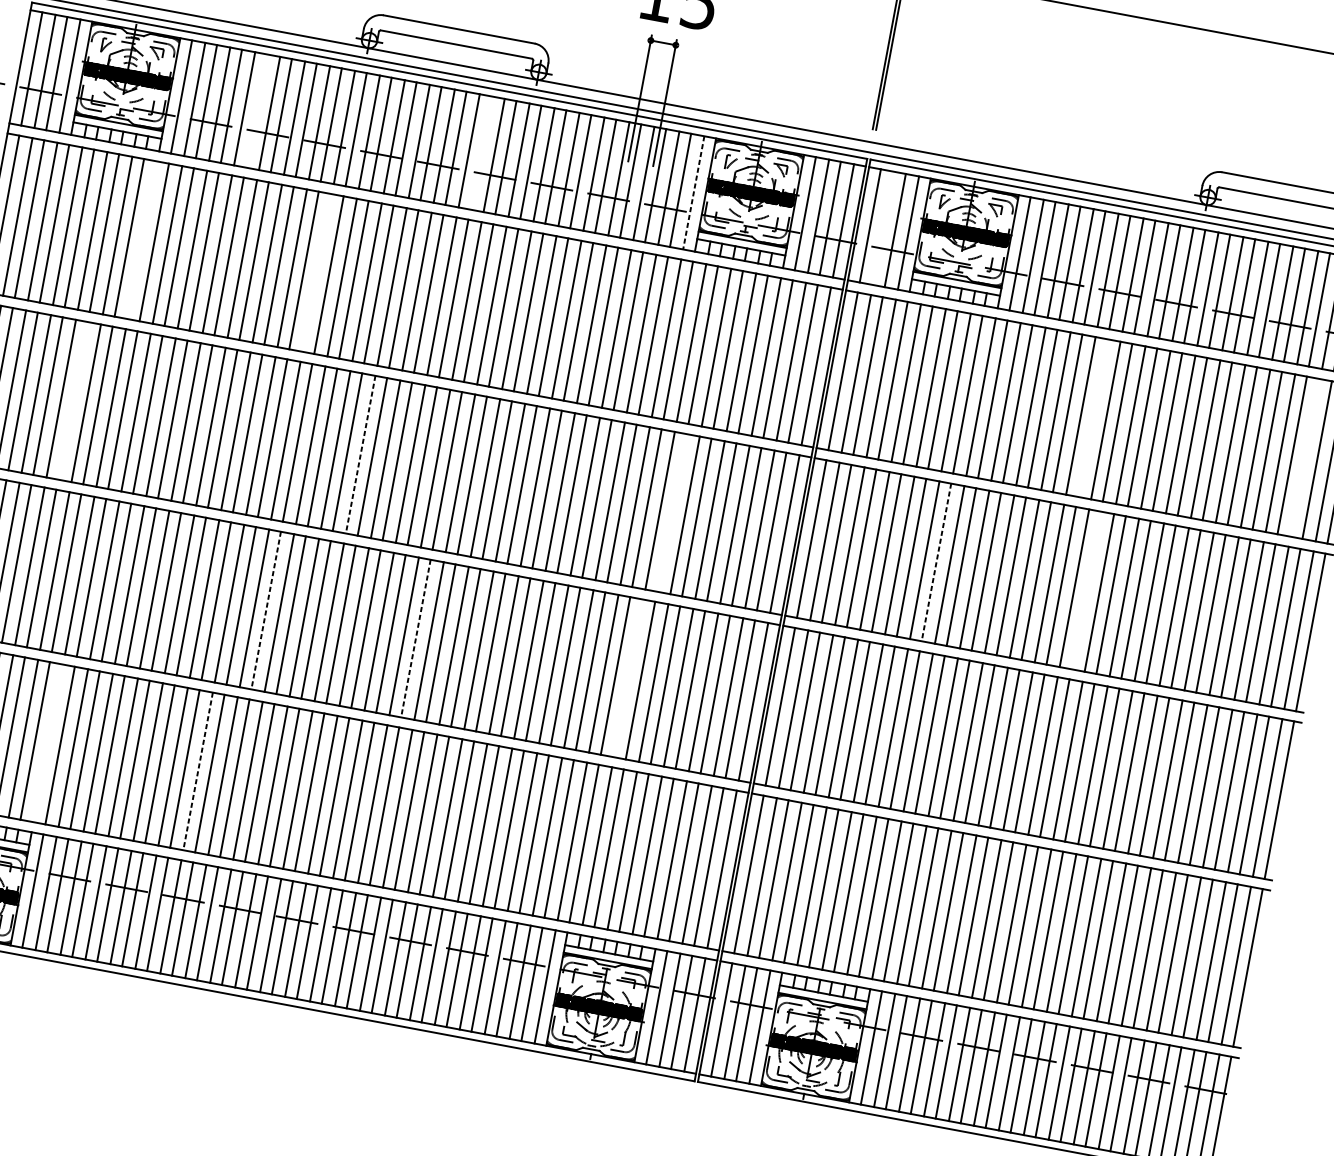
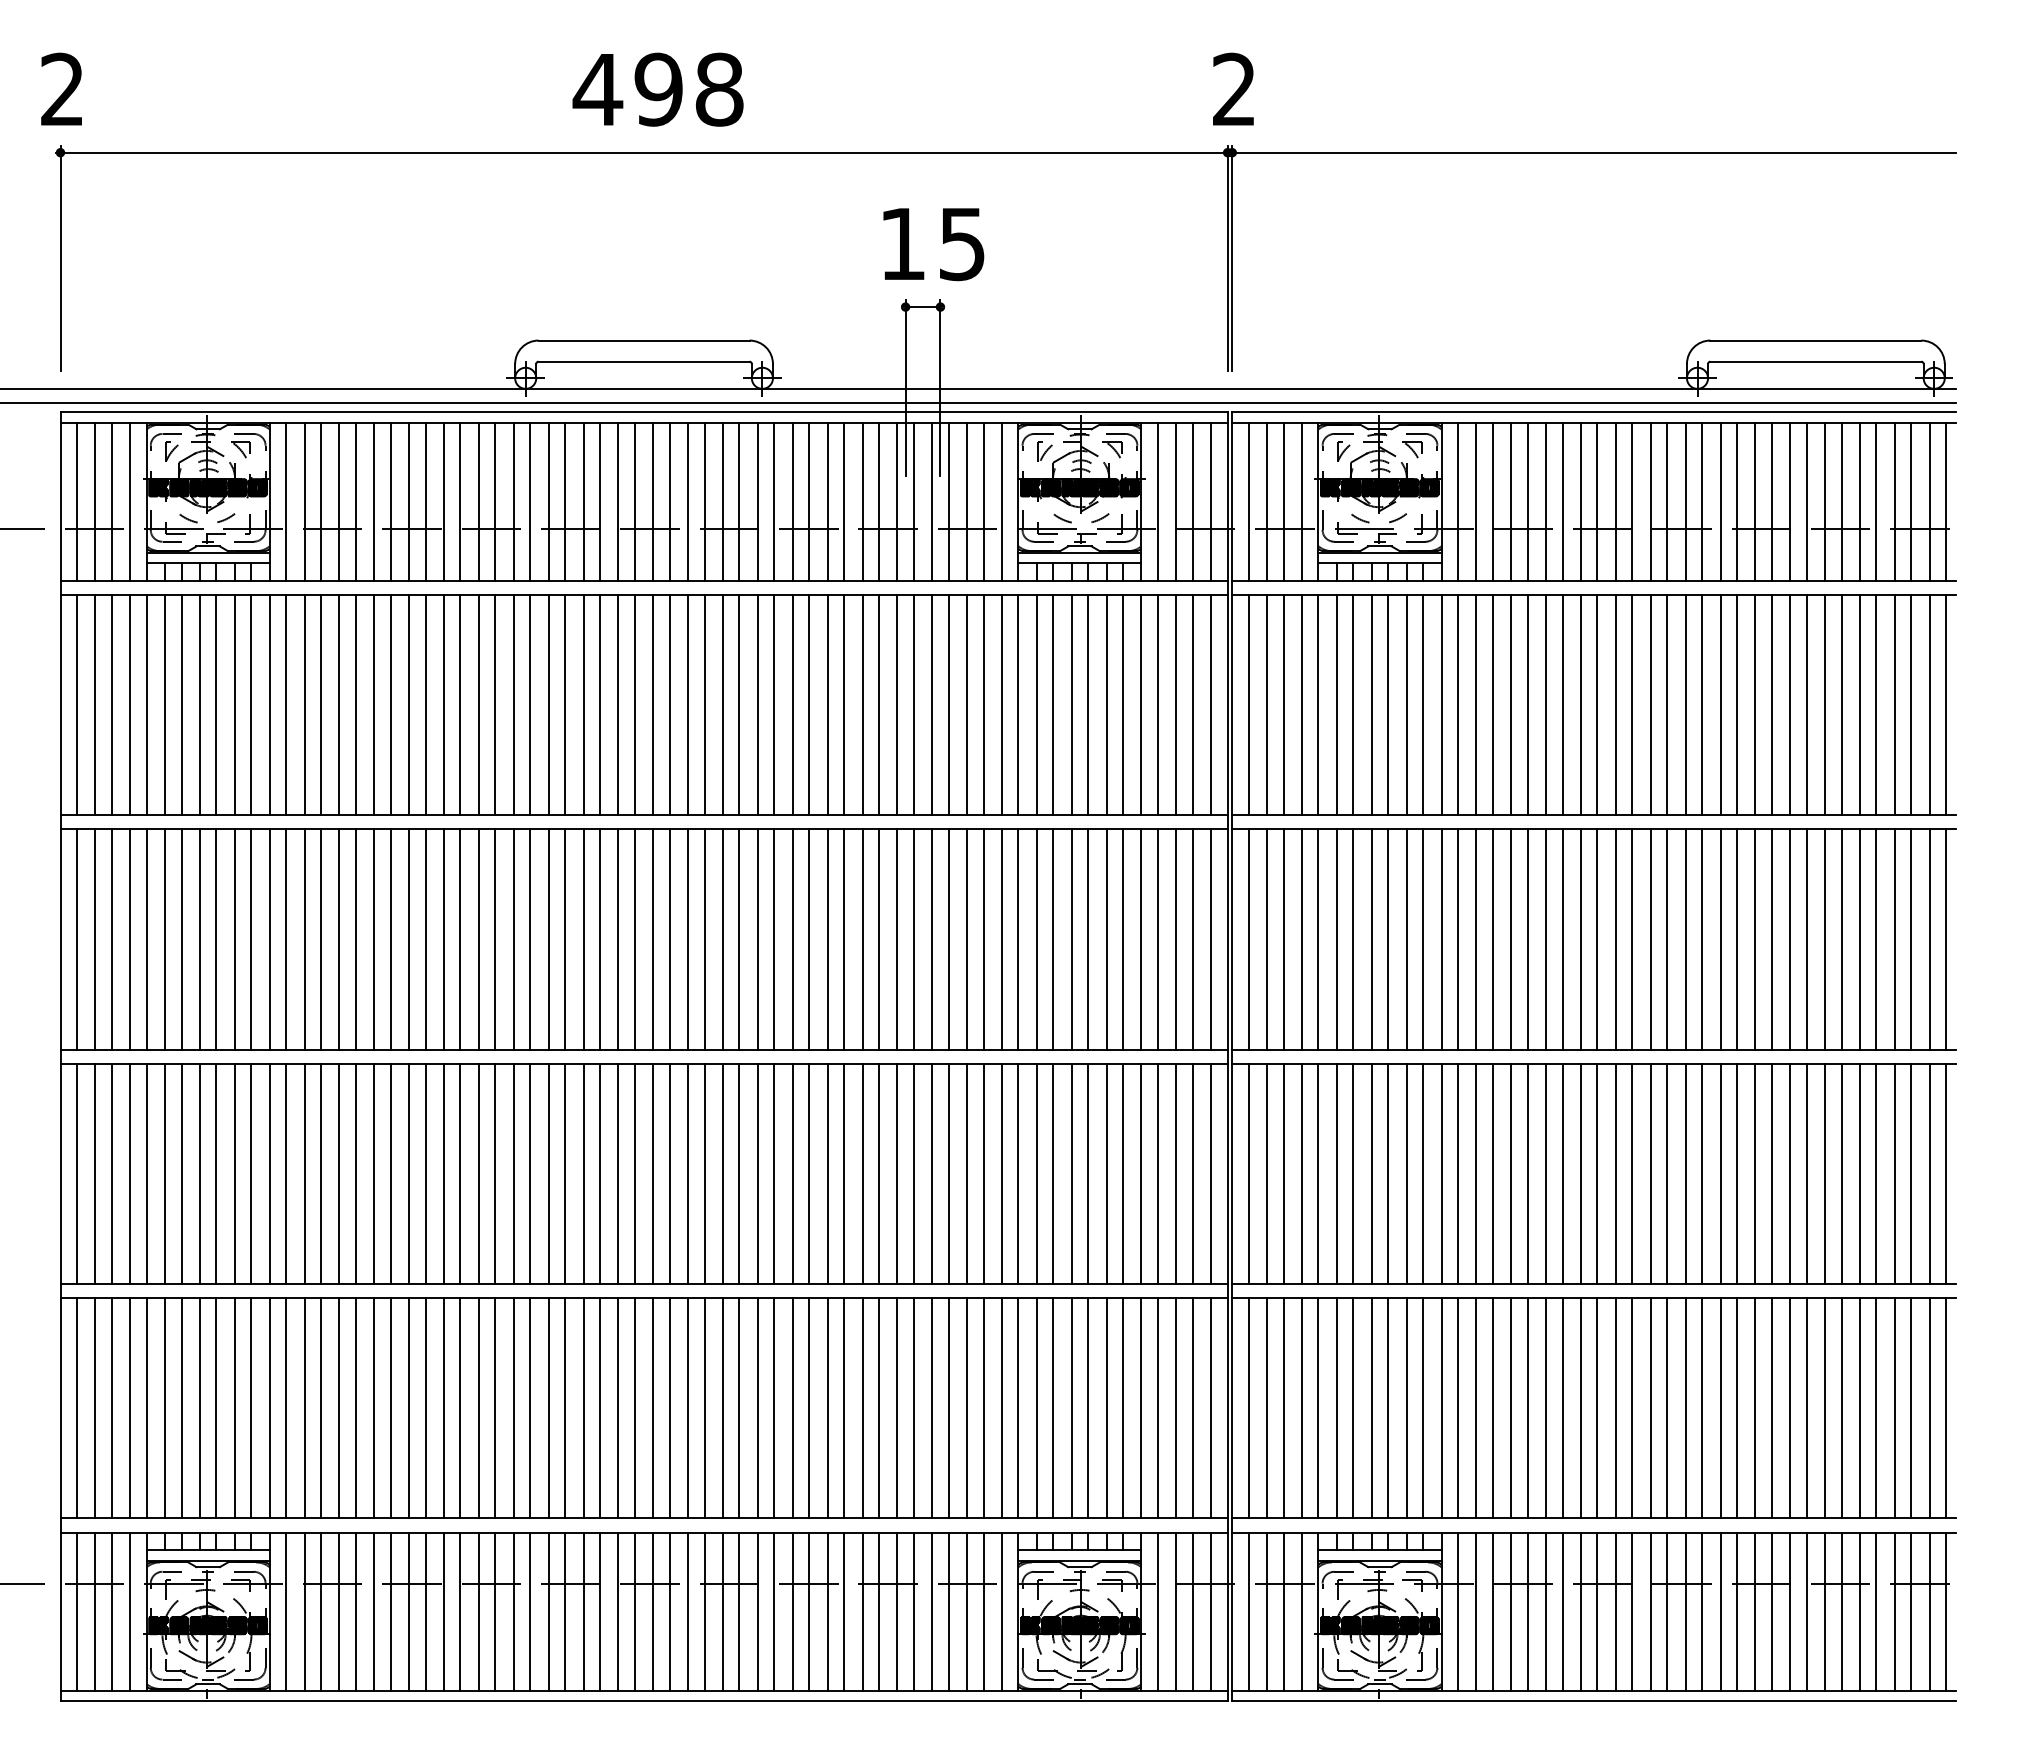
line: (256, 110) -> (390, 501), added
line: (480, 152) -> (704, 501), added
line: (694, 193) -> (1002, 502), dashed -> solid
line: (883, 228) -> (1267, 501), added
line: (142, 240) -> (269, 705), added
line: (316, 273) -> (513, 705), added
line: (73, 400) -> (216, 939), added
line: (1092, 418) -> (1597, 705), added
line: (360, 455) -> (618, 940), dashed -> solid
line: (1305, 458) -> (1894, 705), added
line: (672, 512) -> (1053, 939), added
line: (936, 563) -> (1423, 940), dashed -> solid
line: (1086, 590) -> (1632, 939), added
line: (266, 611) -> (530, 1174), dashed -> solid
line: (415, 638) -> (739, 1174), dashed -> solid
line: (628, 678) -> (1036, 1173), added
line: (48, 743) -> (269, 1408), added
line: (197, 771) -> (478, 1408), dashed -> solid

